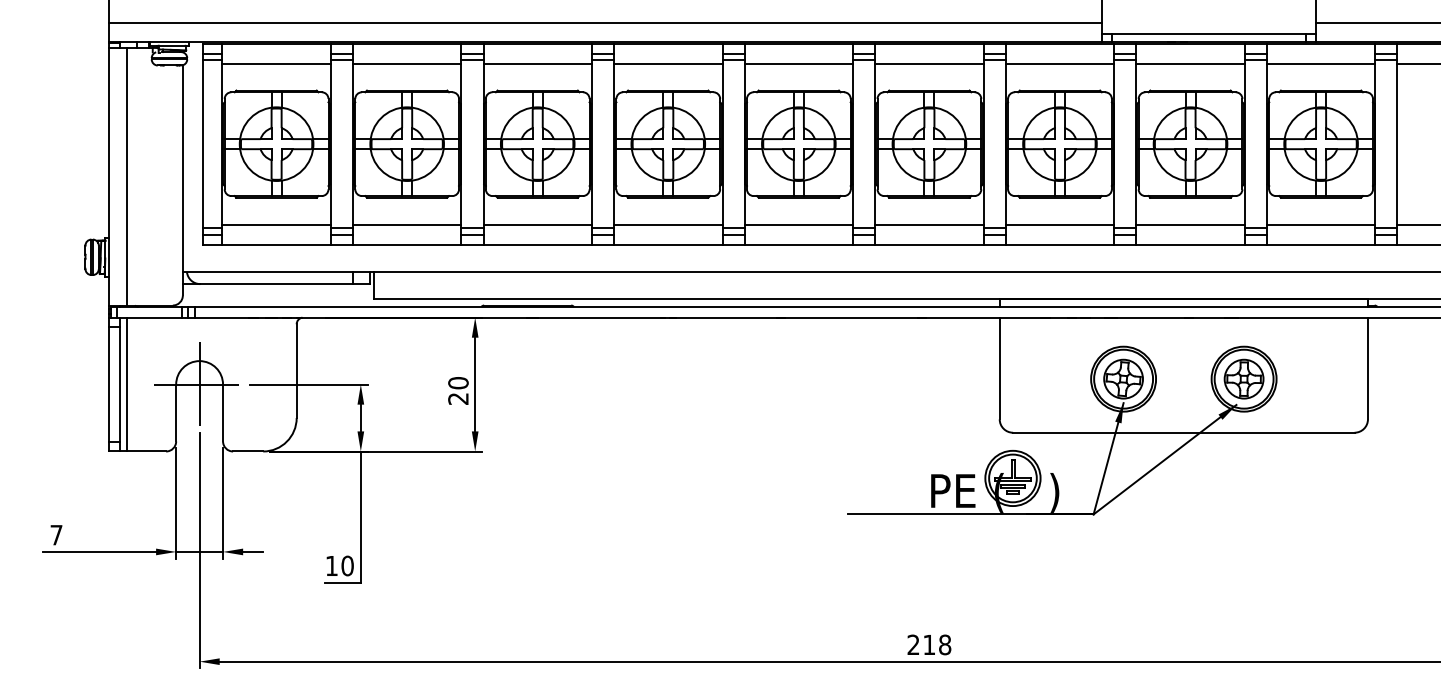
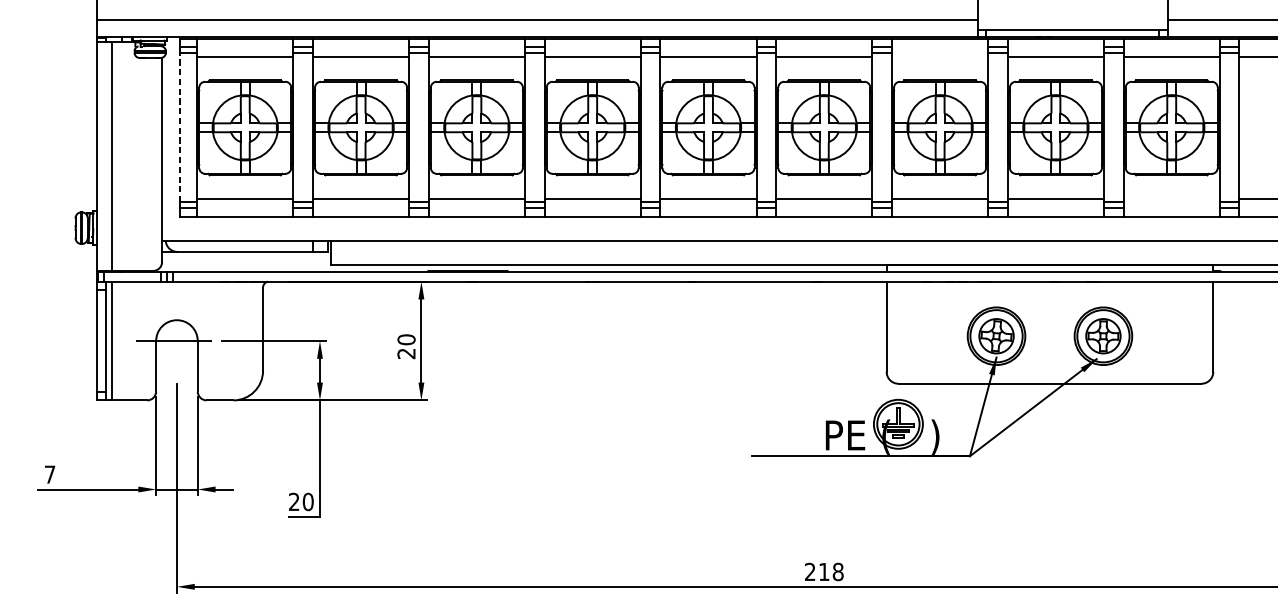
line: (1059, 63) -> (939, 56), removed
line: (202, 144) -> (179, 128), solid -> dashed
line: (1320, 224) -> (1171, 199), removed
line: (199, 383) -> (176, 340), removed
text: (331, 565) -> (293, 501), 10 -> 20

